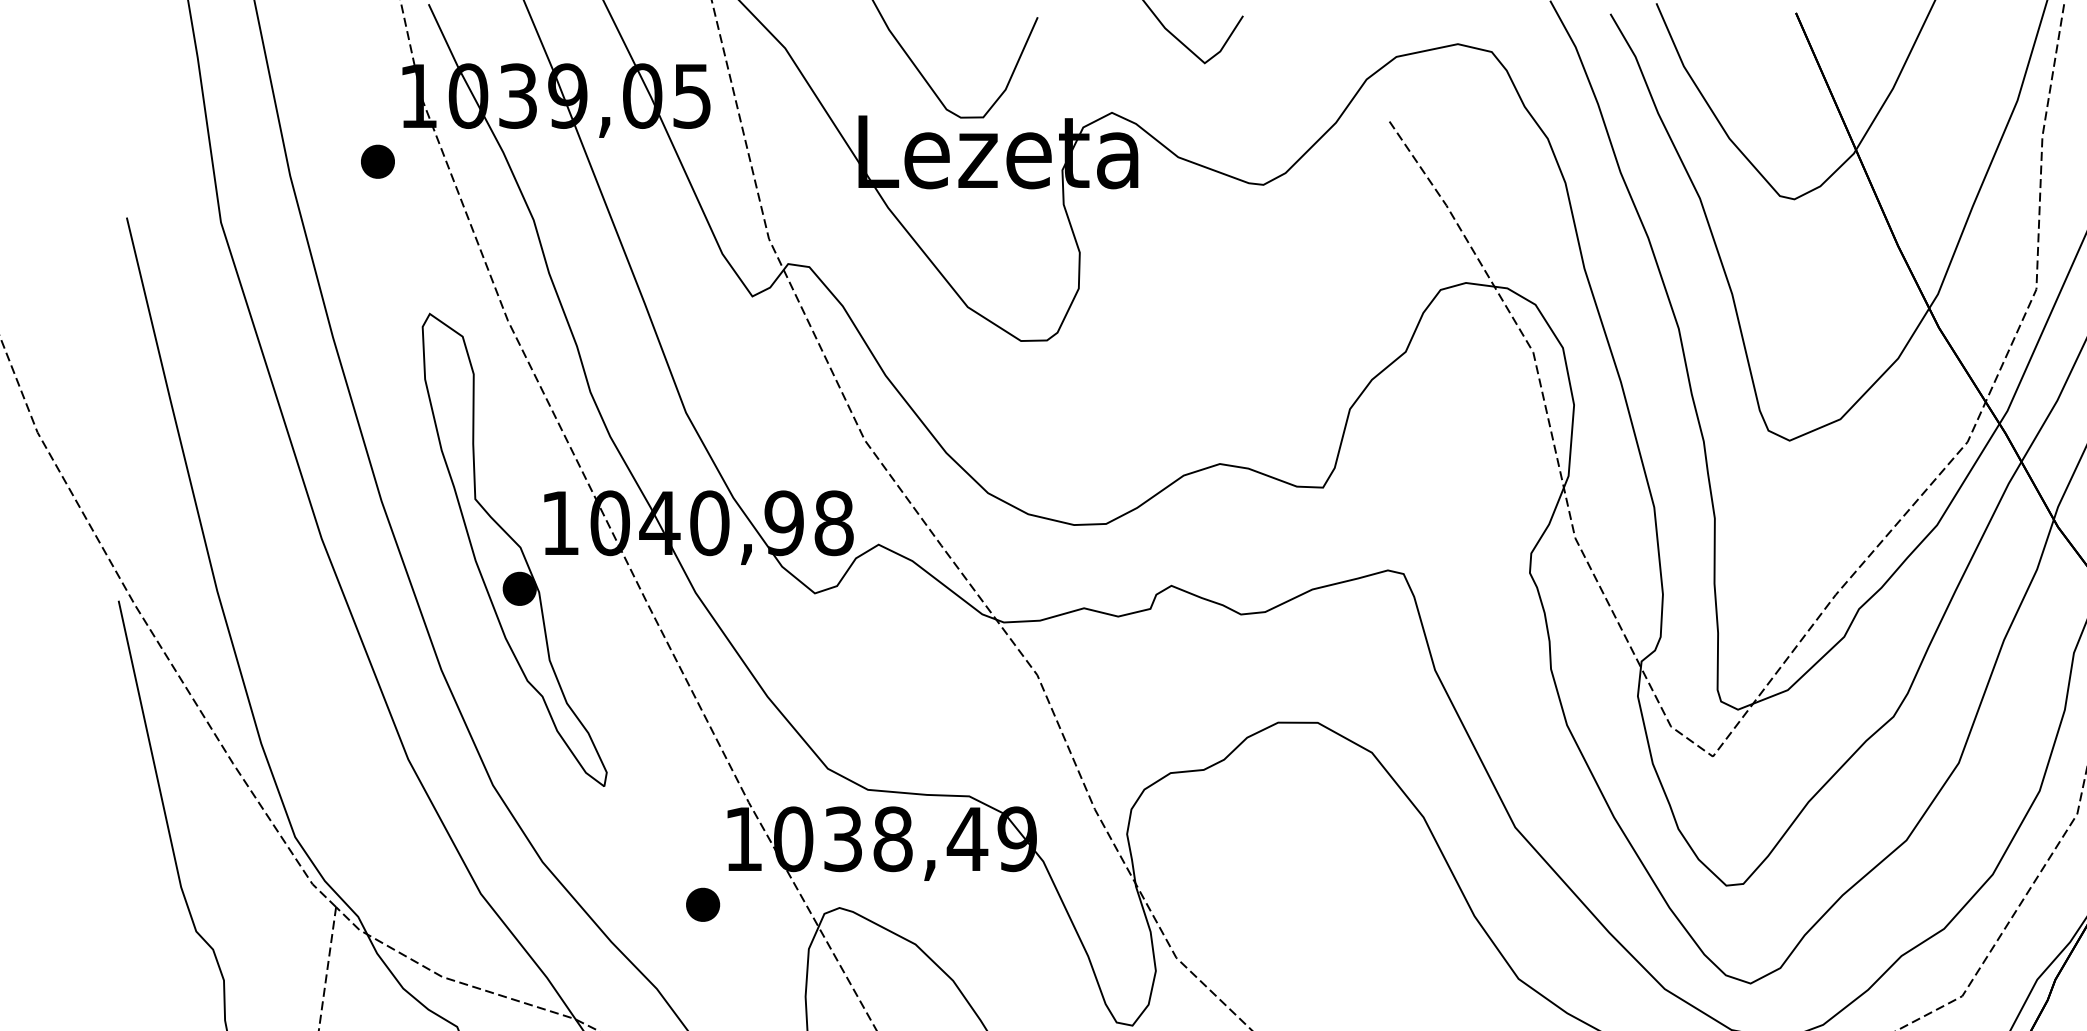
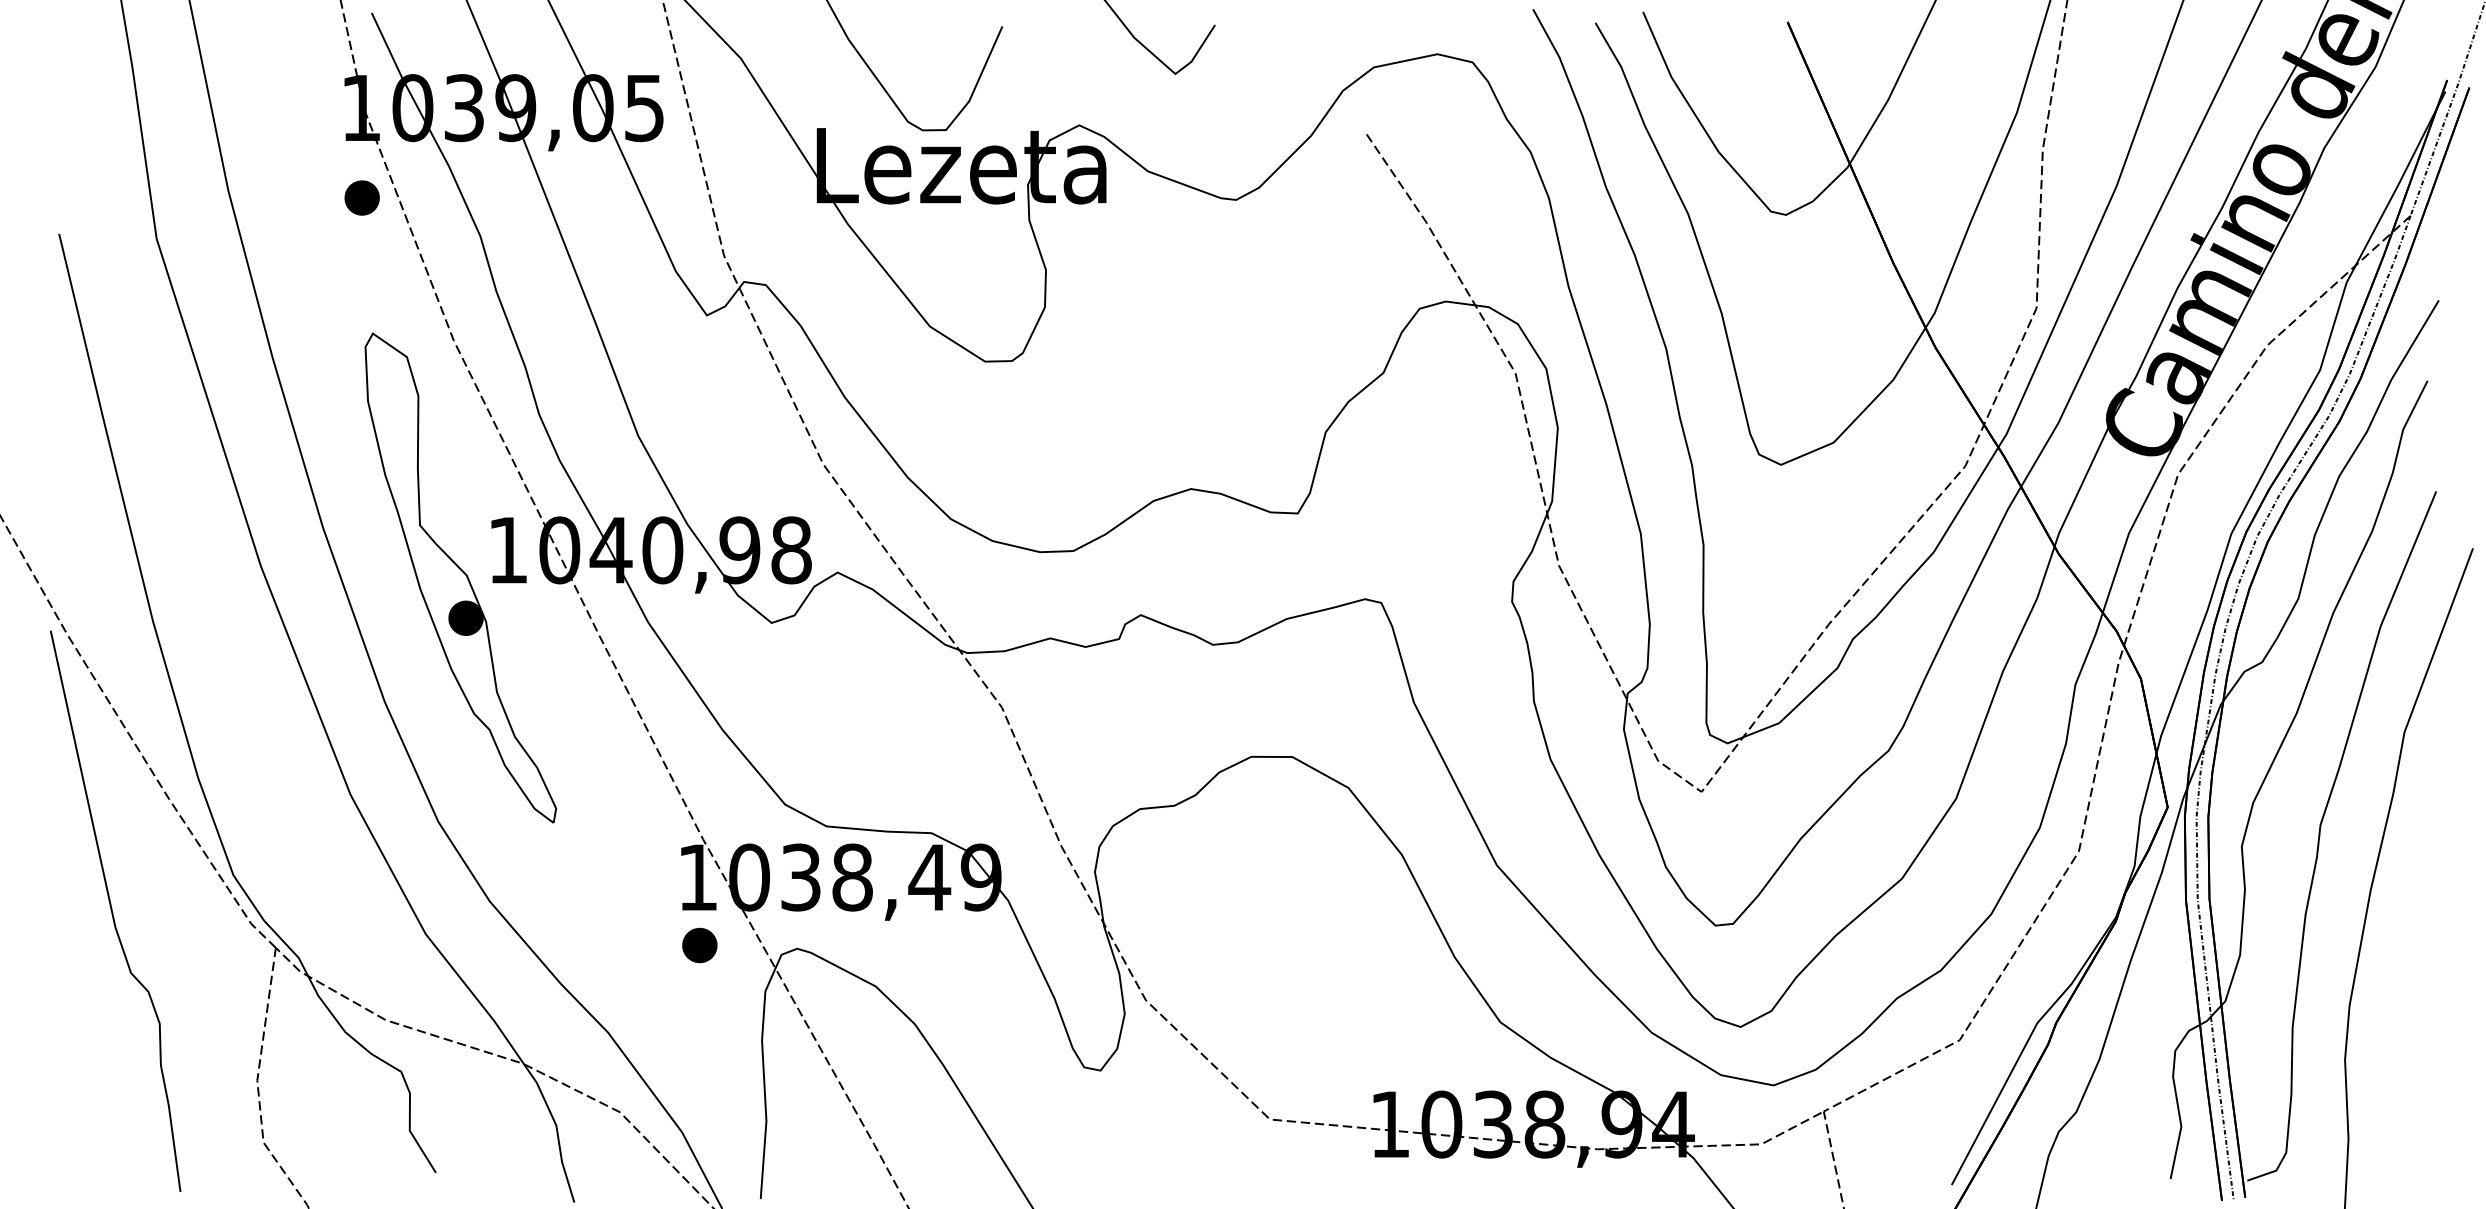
part: (377, 161) -> (361, 197), moved
part: (702, 904) -> (699, 945), moved

